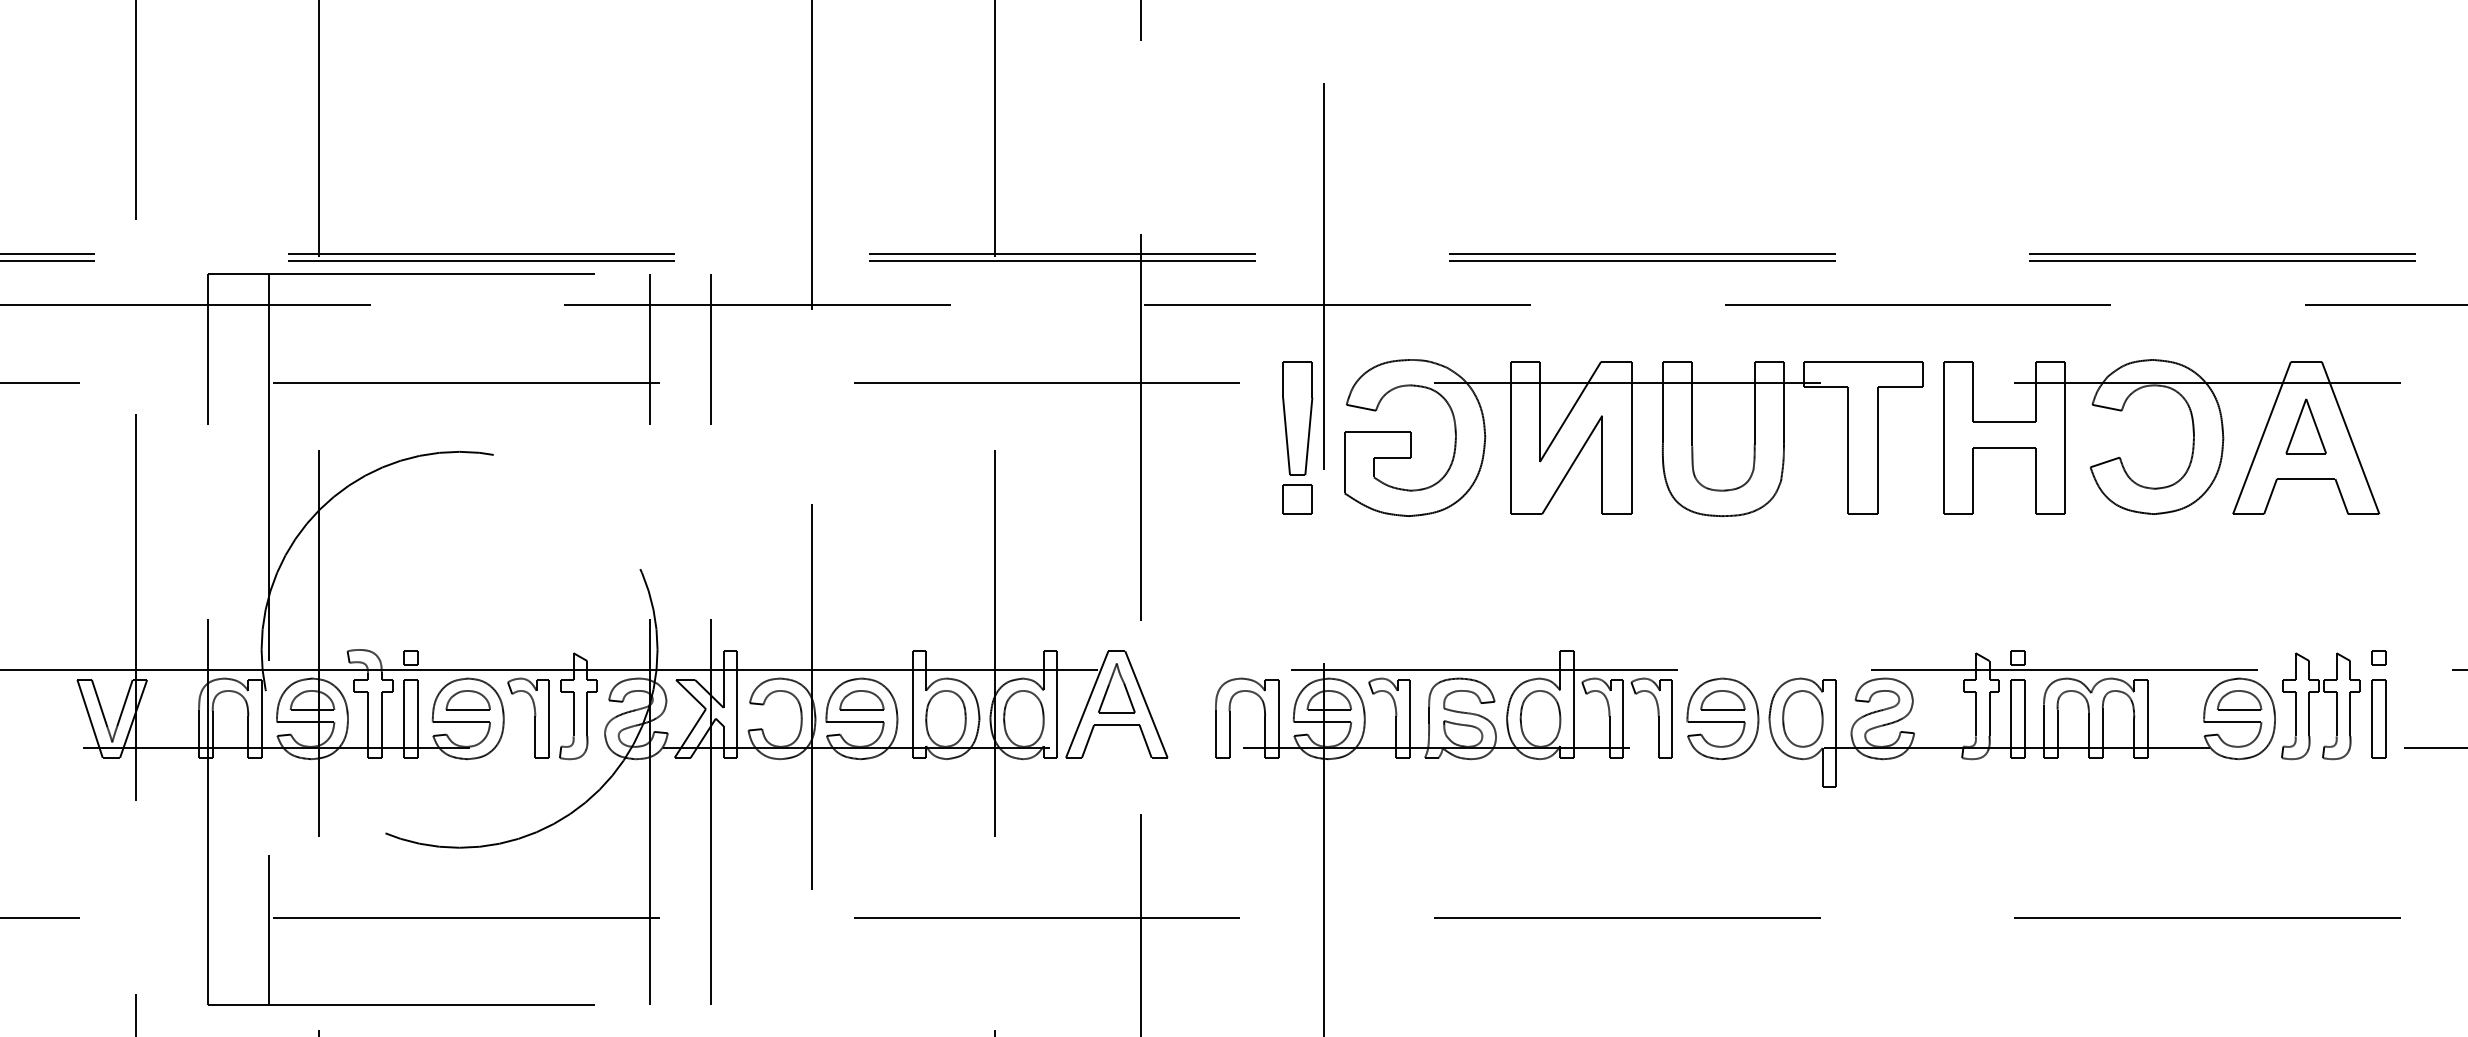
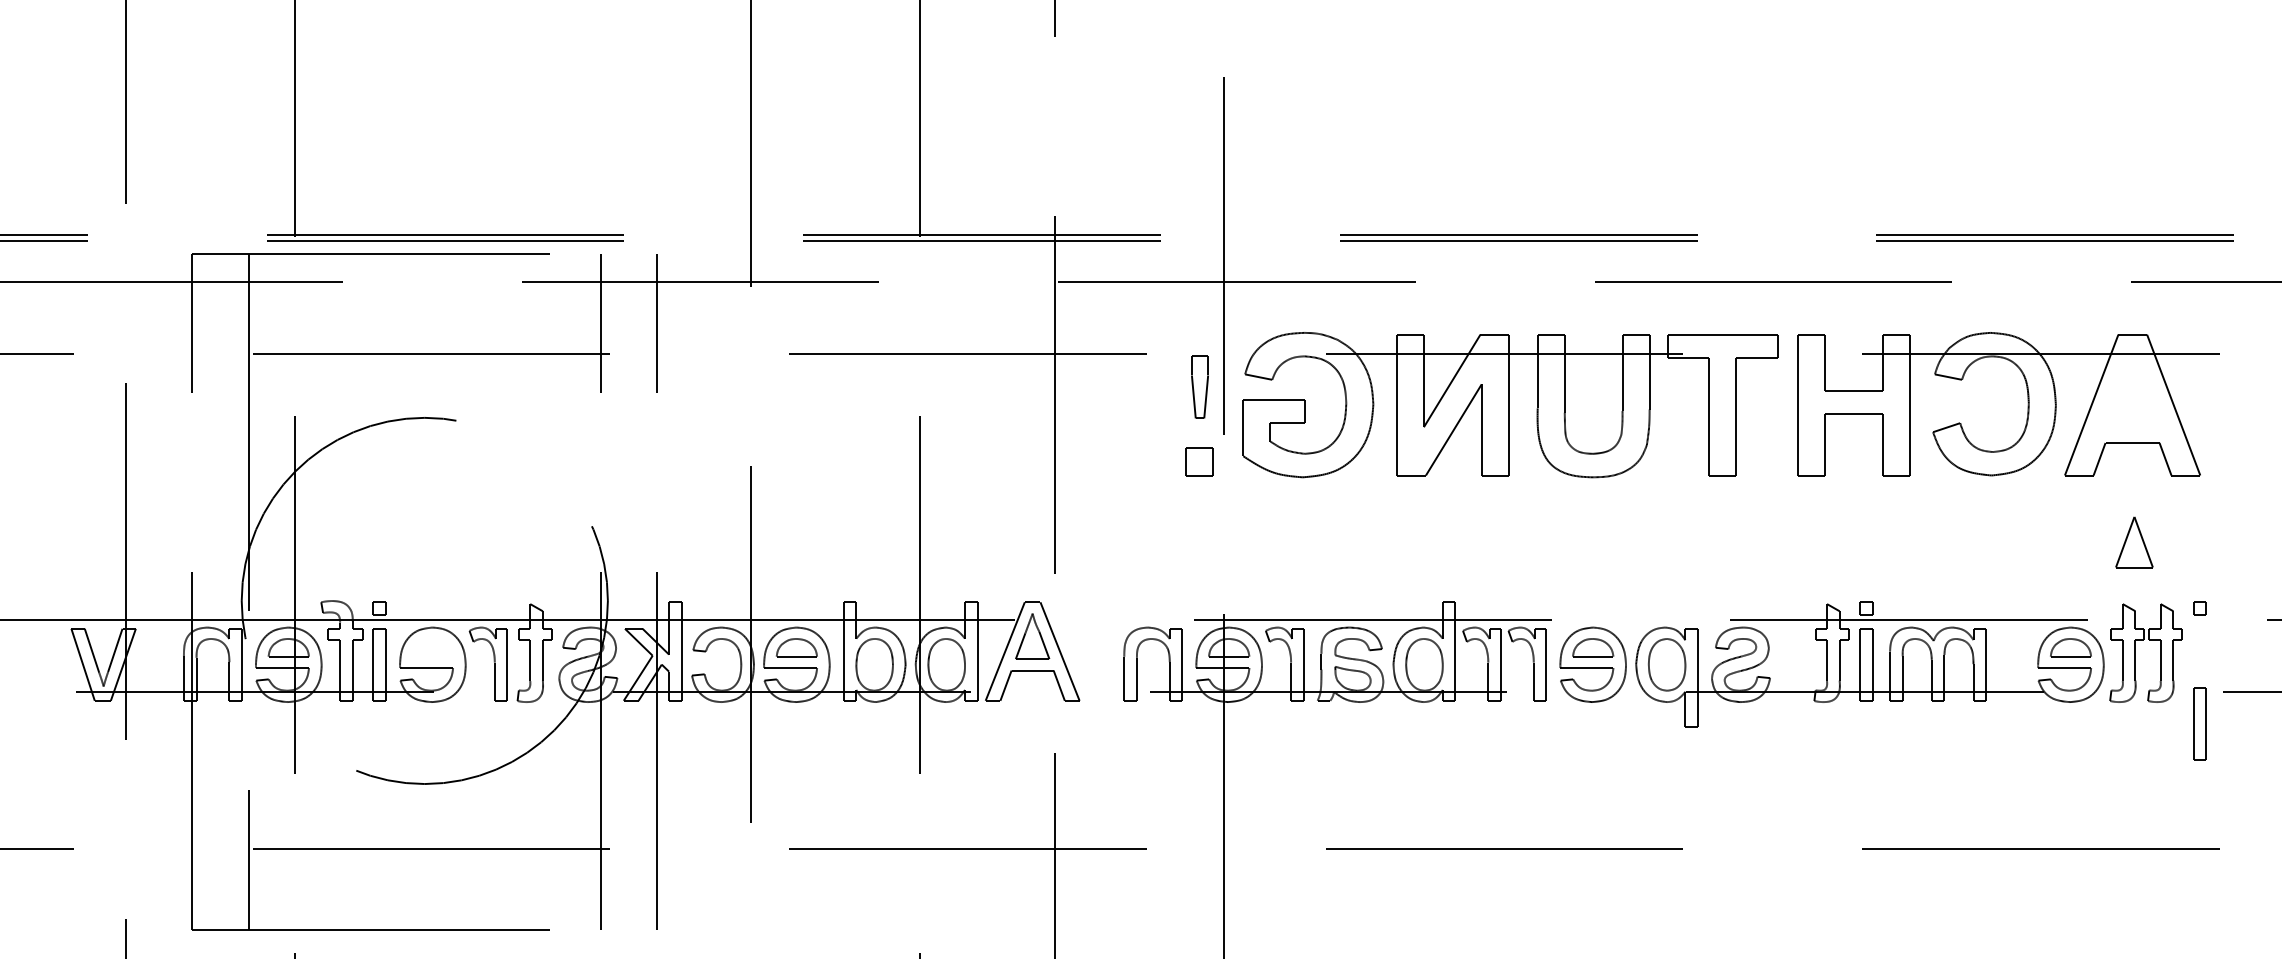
part: (1297, 418) -> (1199, 387), size x0.6
part: (2305, 426) -> (2133, 542), moved
part: (467, 700) -> (432, 647), removed
part: (2378, 718) -> (2199, 723), moved

